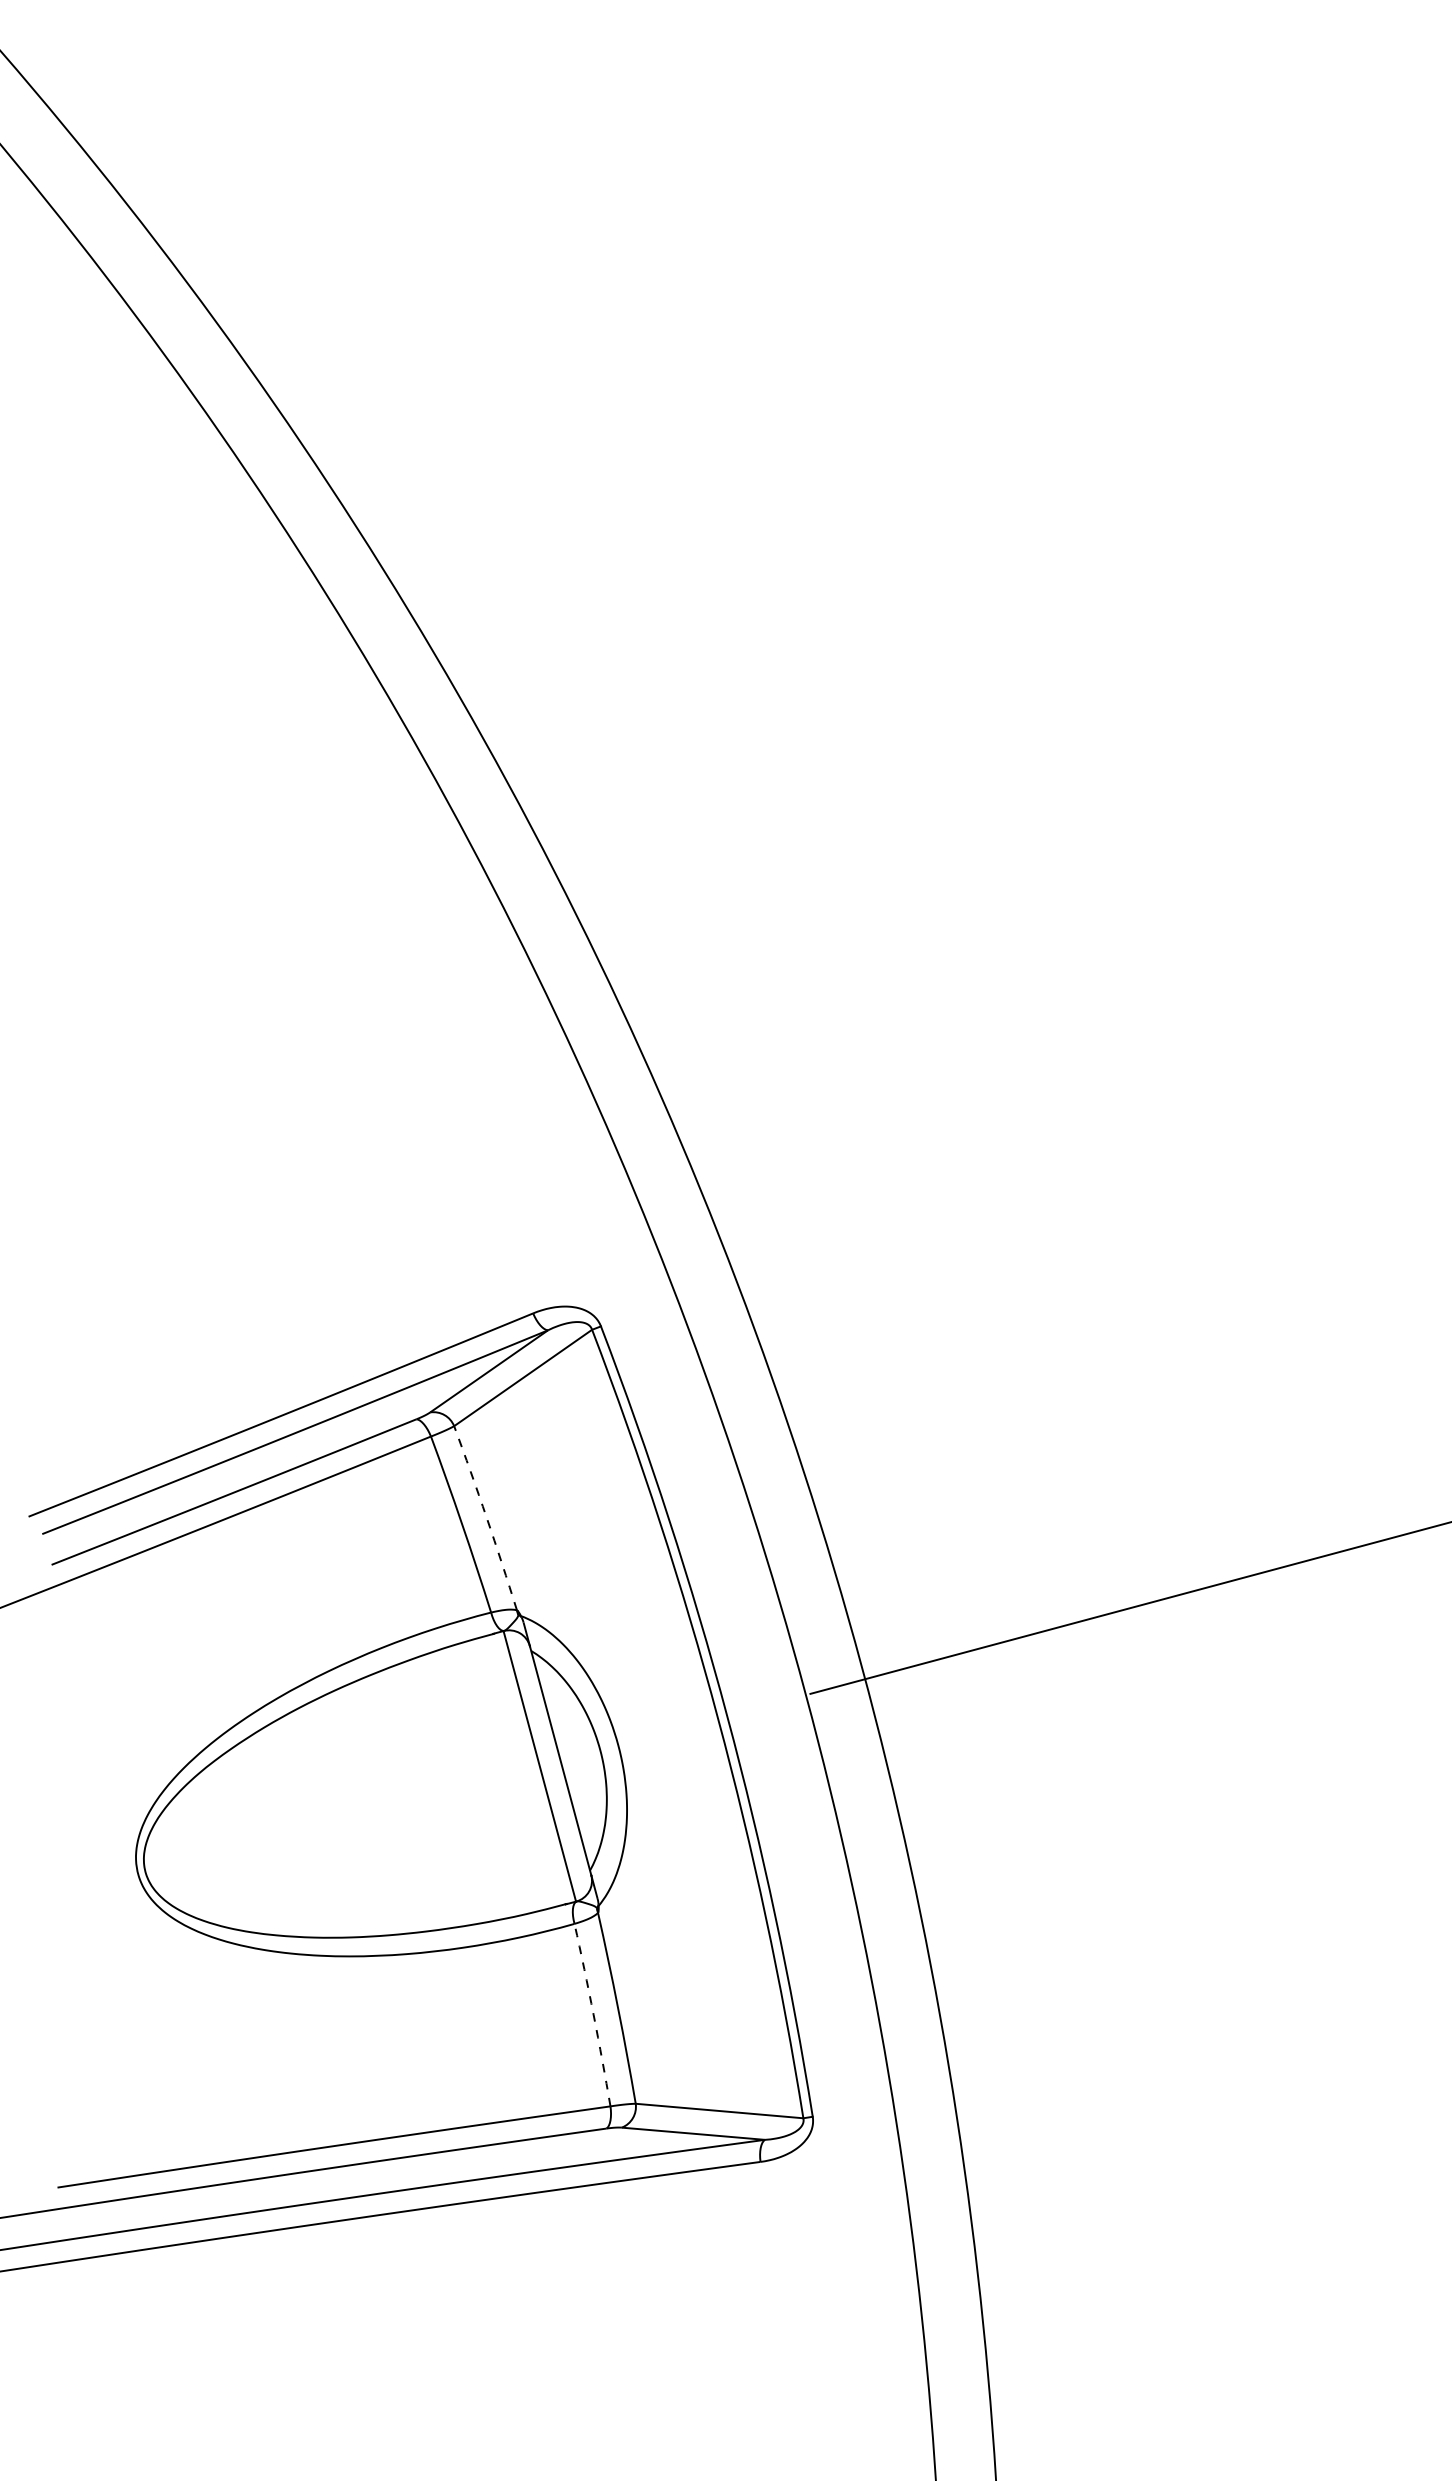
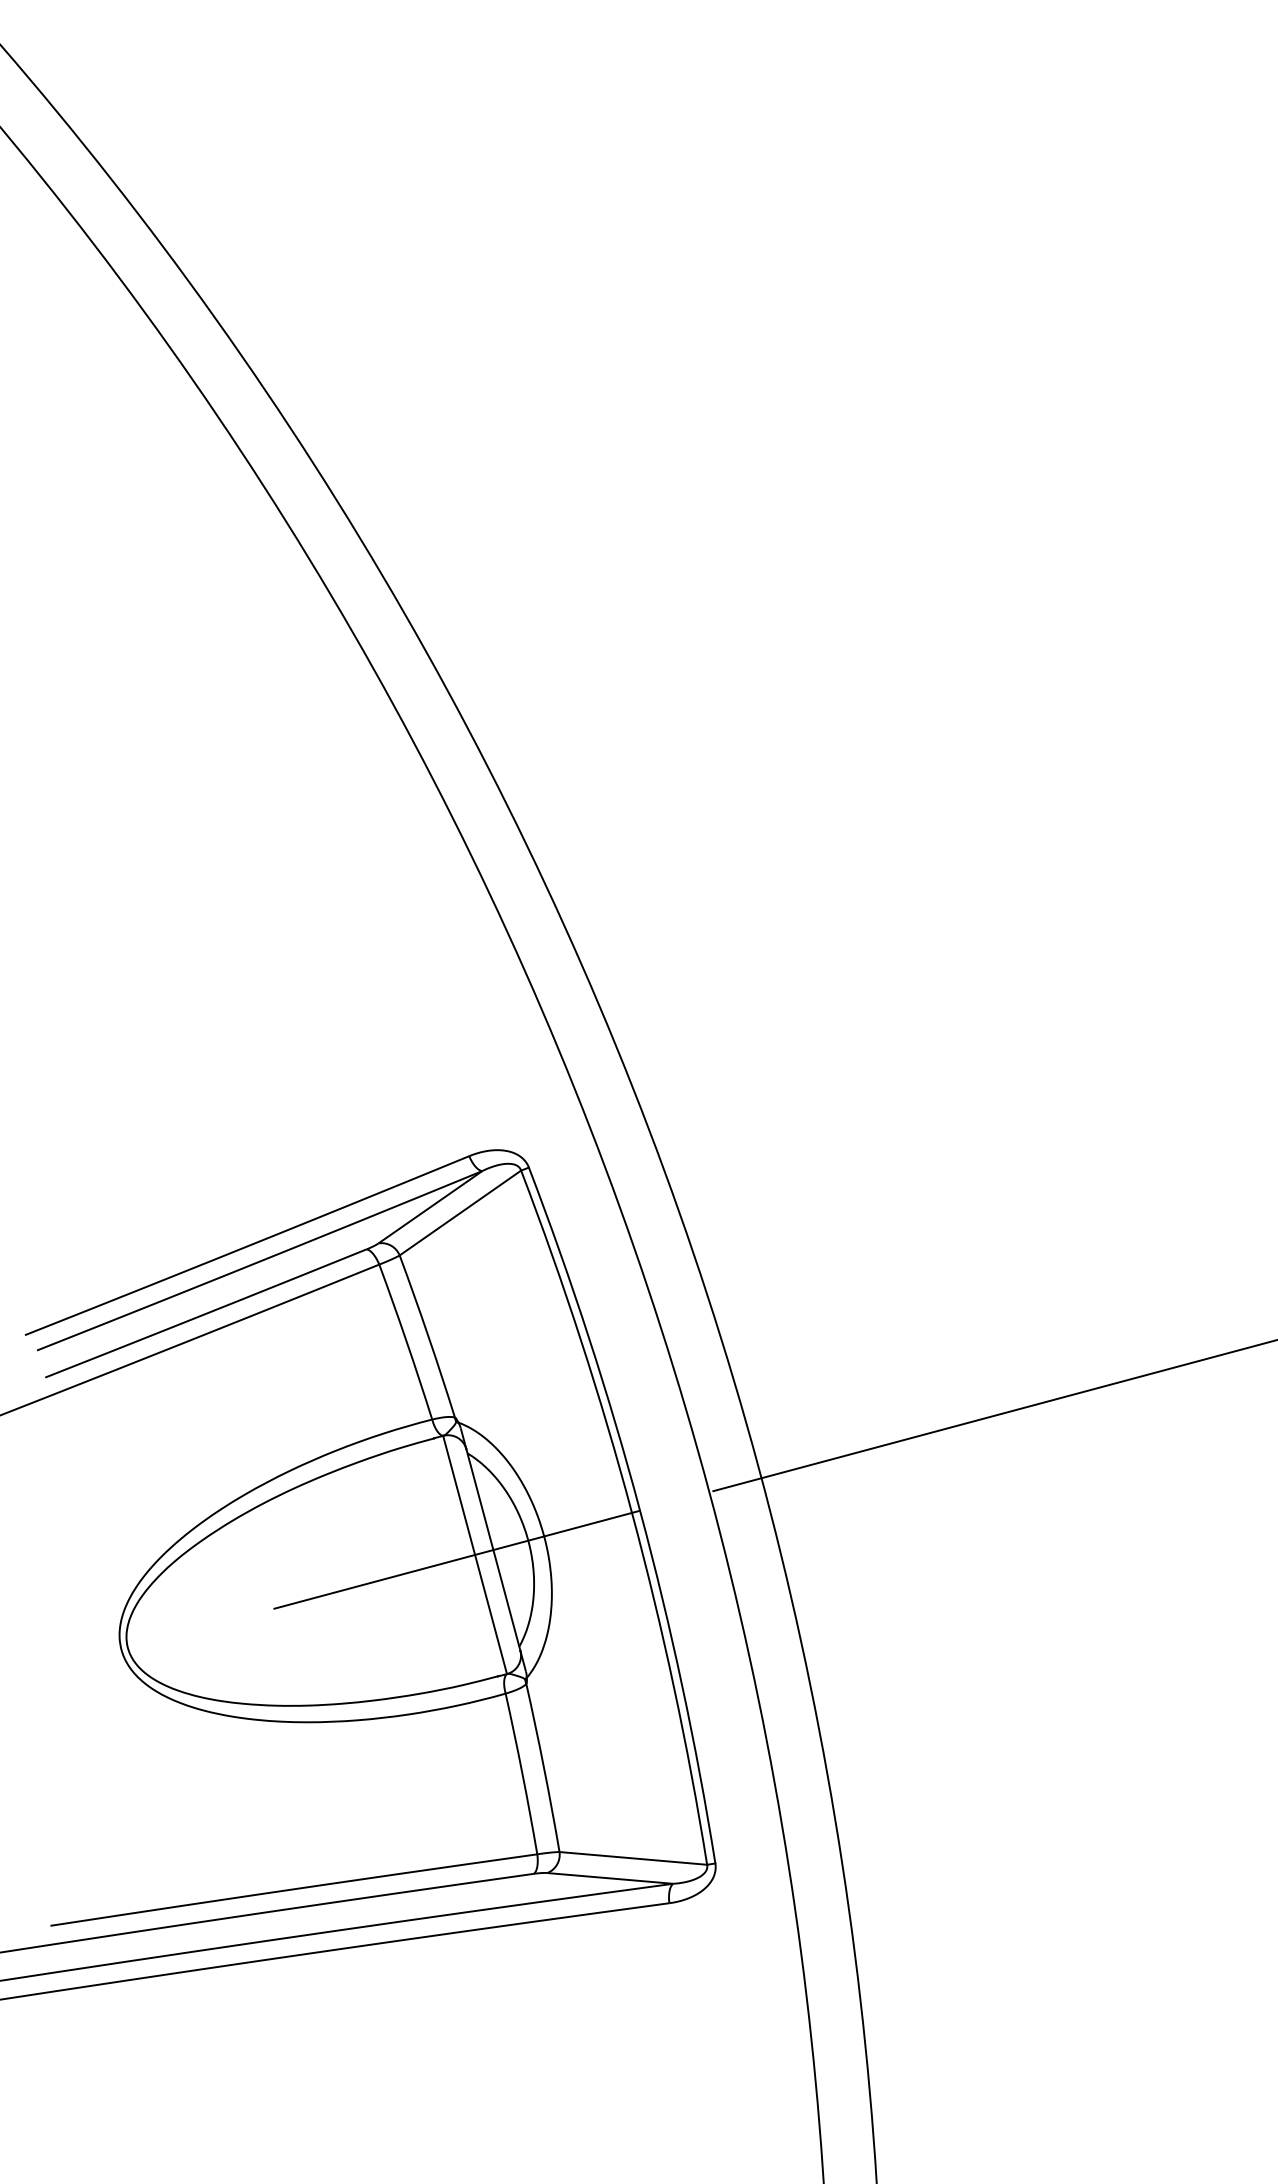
arc: (486, 1517) -> (428, 1335), dashed -> solid
line: (518, 1771) -> (456, 1559), added
arc: (593, 2014) -> (522, 1773), dashed -> solid

